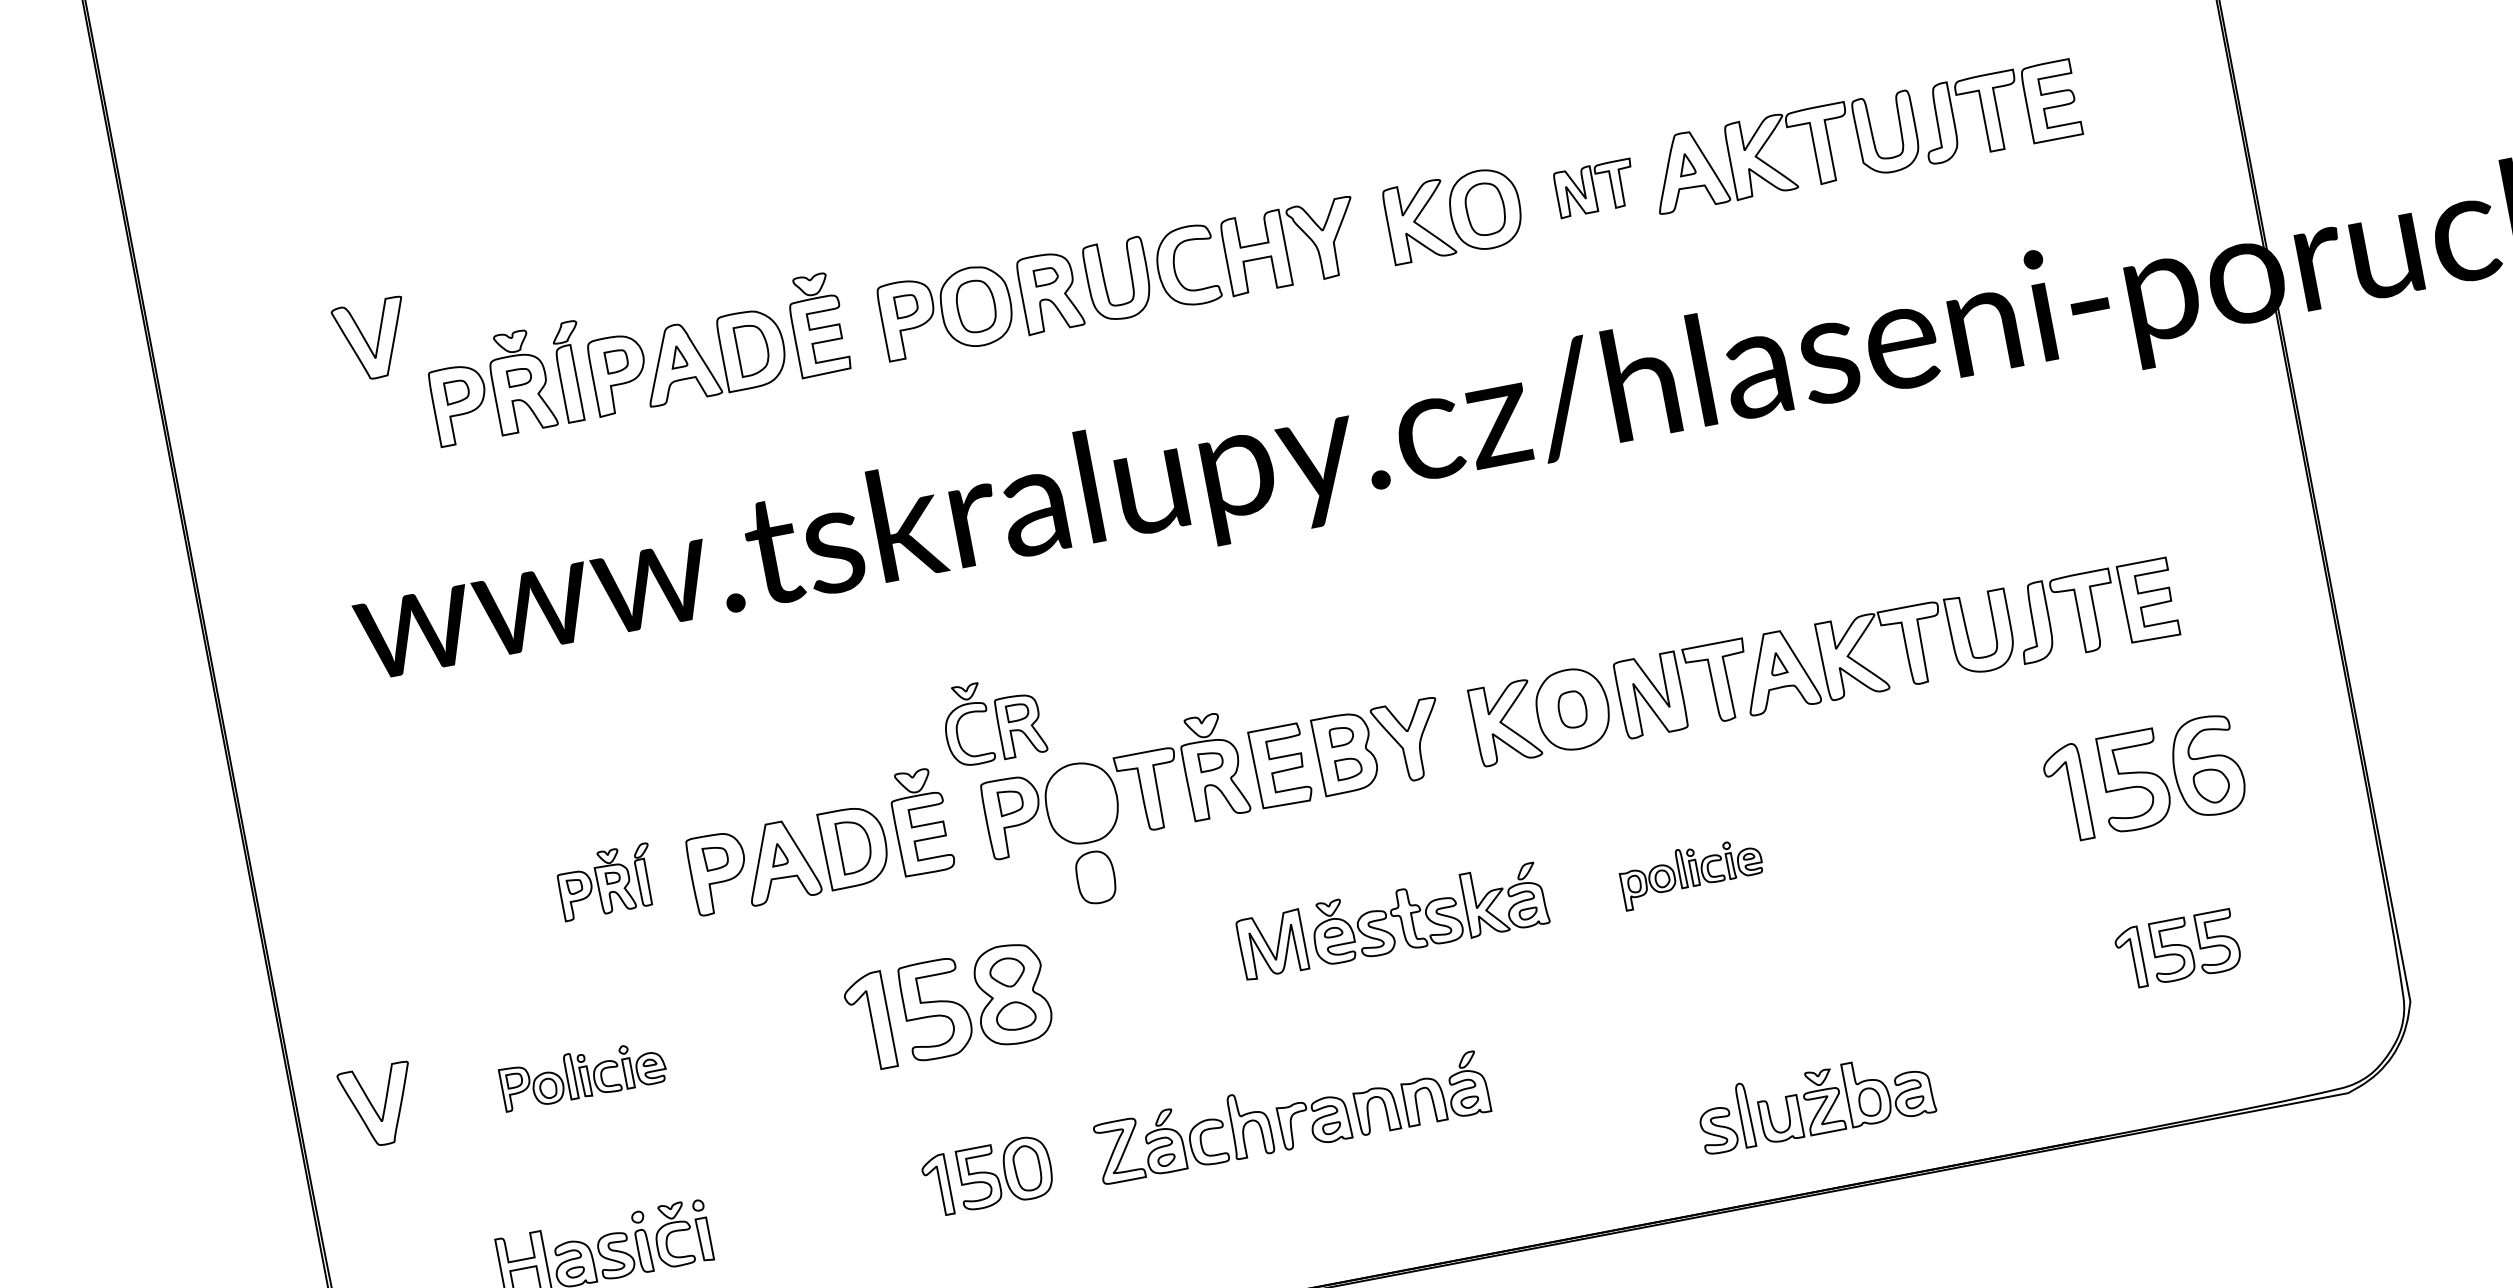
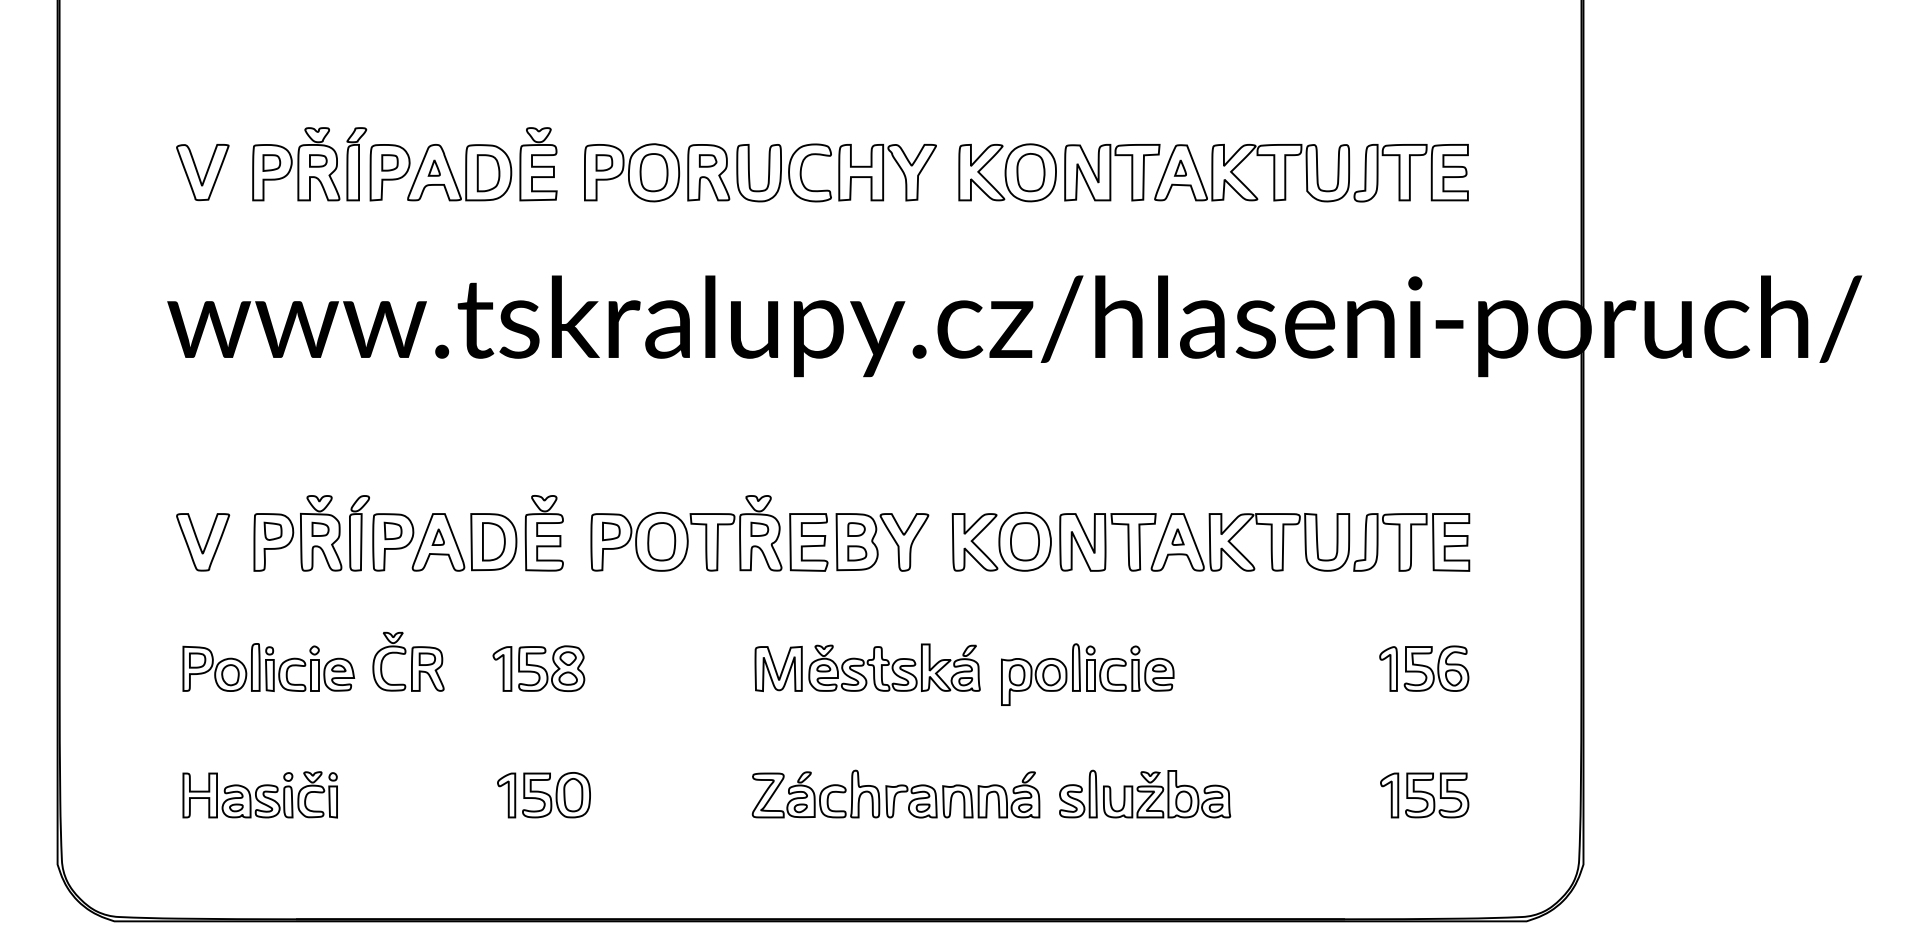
part: (1595, 188) -> (1112, 172), size x1.67
part: (372, 340) -> (202, 172), moved
part: (1571, 709) -> (1024, 541), size x1.43
part: (992, 720) -> (408, 661), moved
part: (2145, 777) -> (1424, 668), size x0.62
part: (1691, 872) -> (1087, 674), size x1.67
part: (1095, 877) -> (661, 541), moved
part: (606, 882) -> (311, 533), size x1.67
part: (947, 1006) -> (538, 668), size x0.62
part: (582, 1074) -> (268, 667), size x1.43
part: (1816, 1101) -> (1145, 793), moved
part: (380, 1106) -> (203, 542), moved
part: (1290, 1115) -> (895, 793), moved

